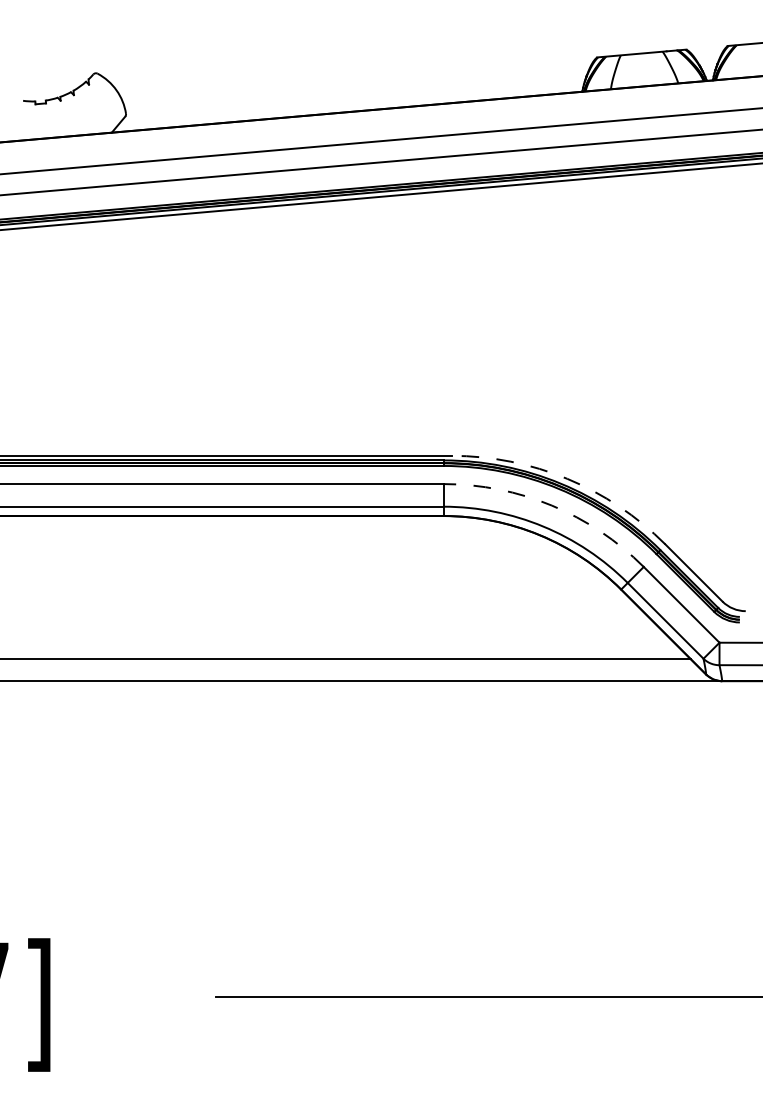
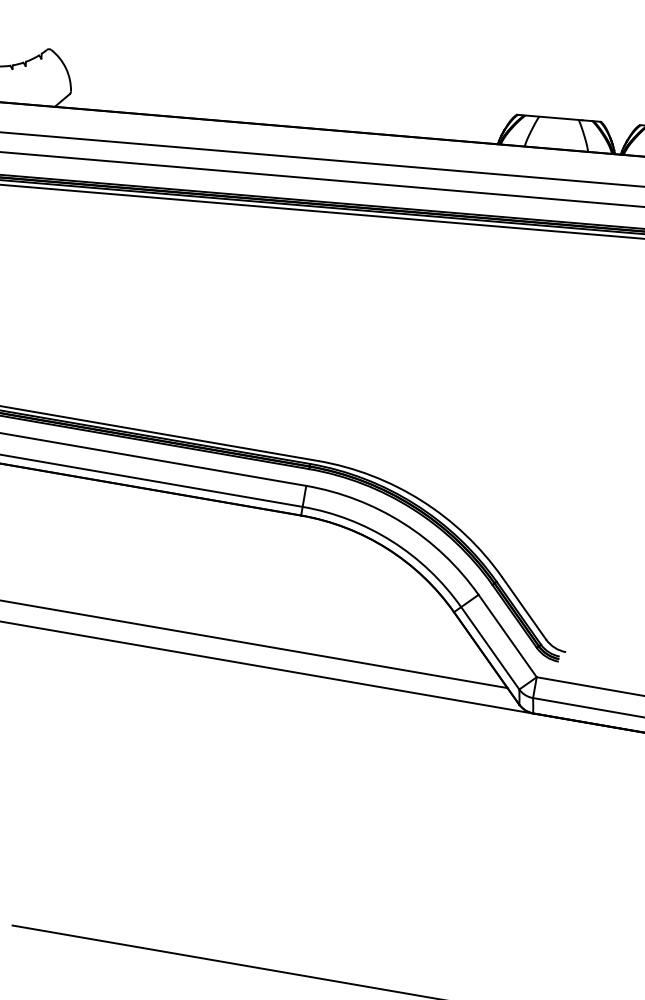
arc: (567, 478) -> (422, 500), dashed -> solid
arc: (551, 505) -> (402, 523), dashed -> solid

